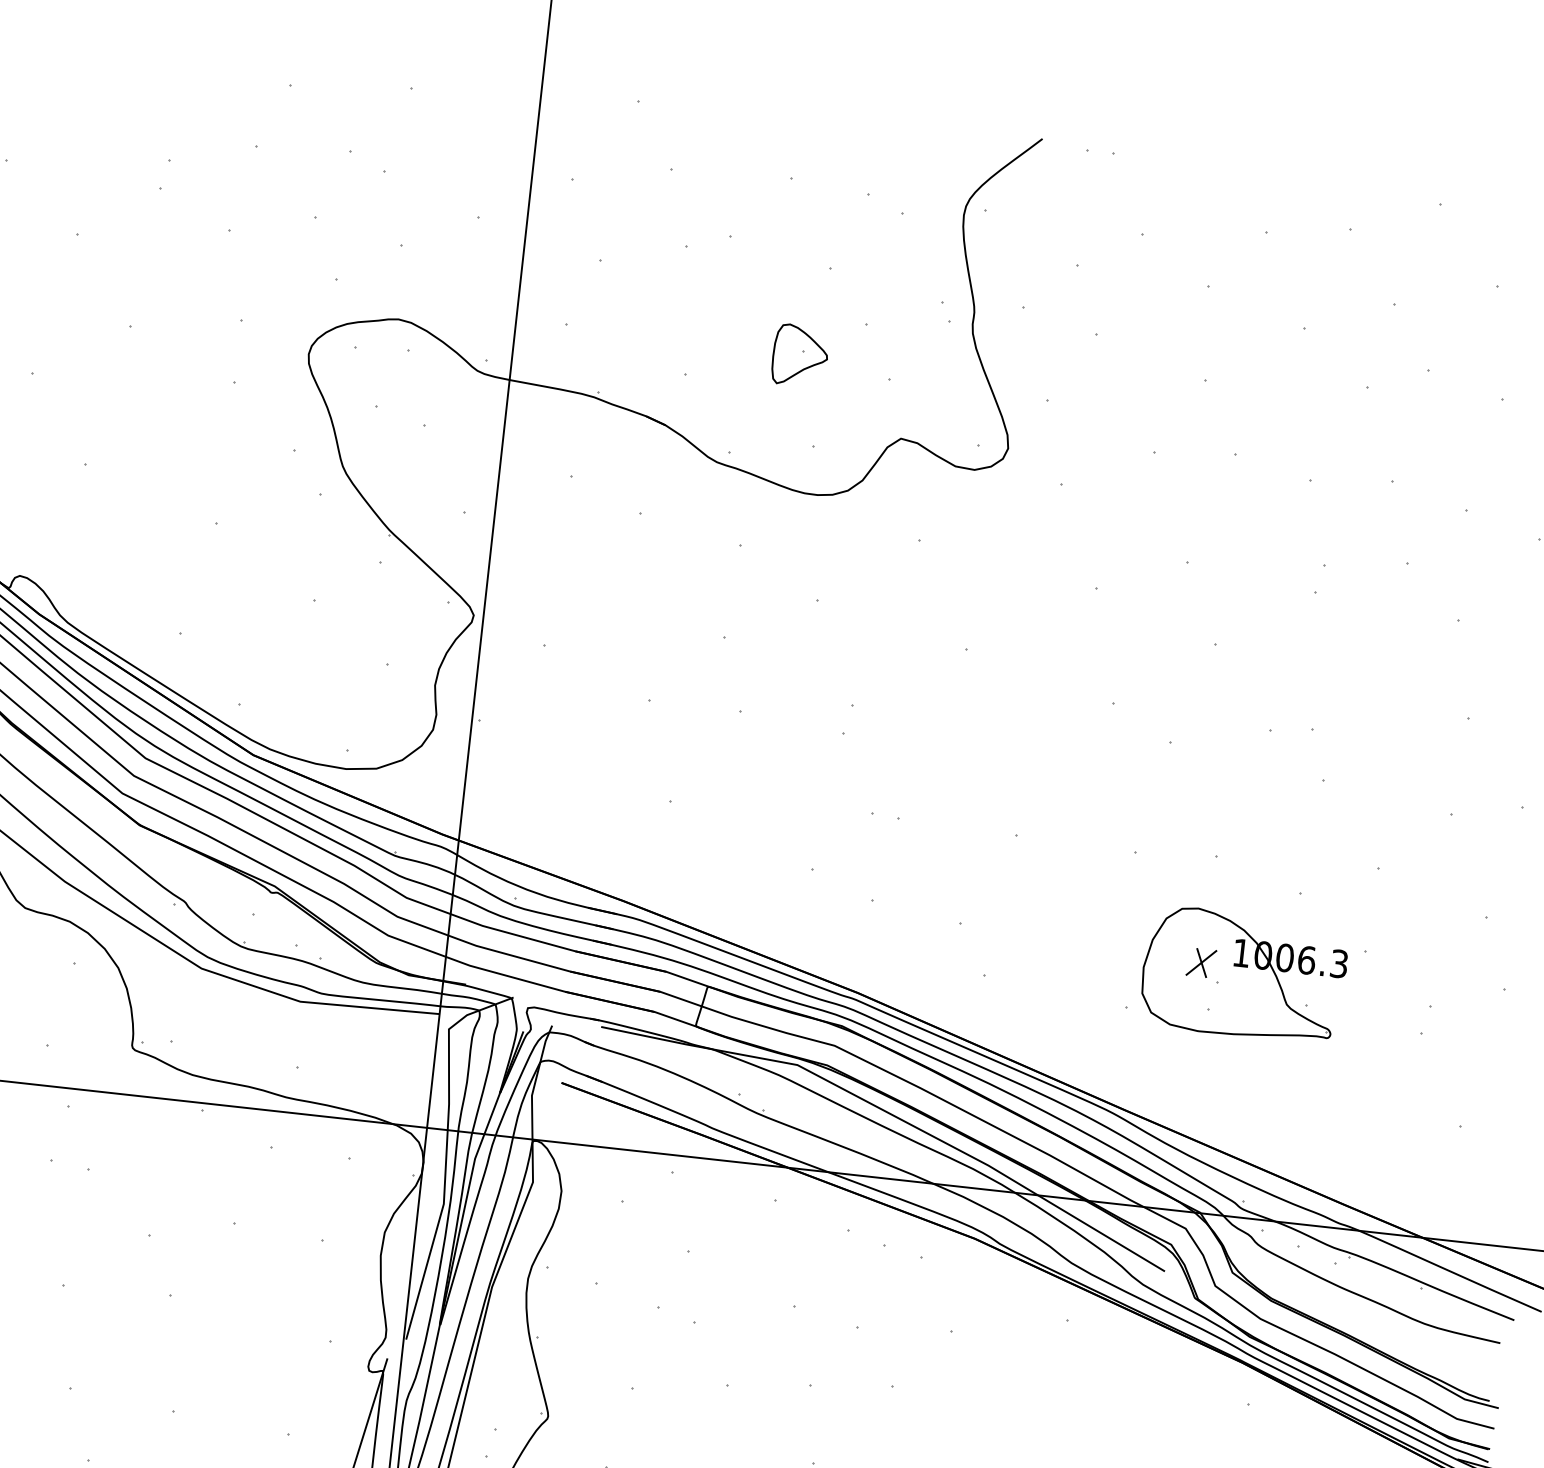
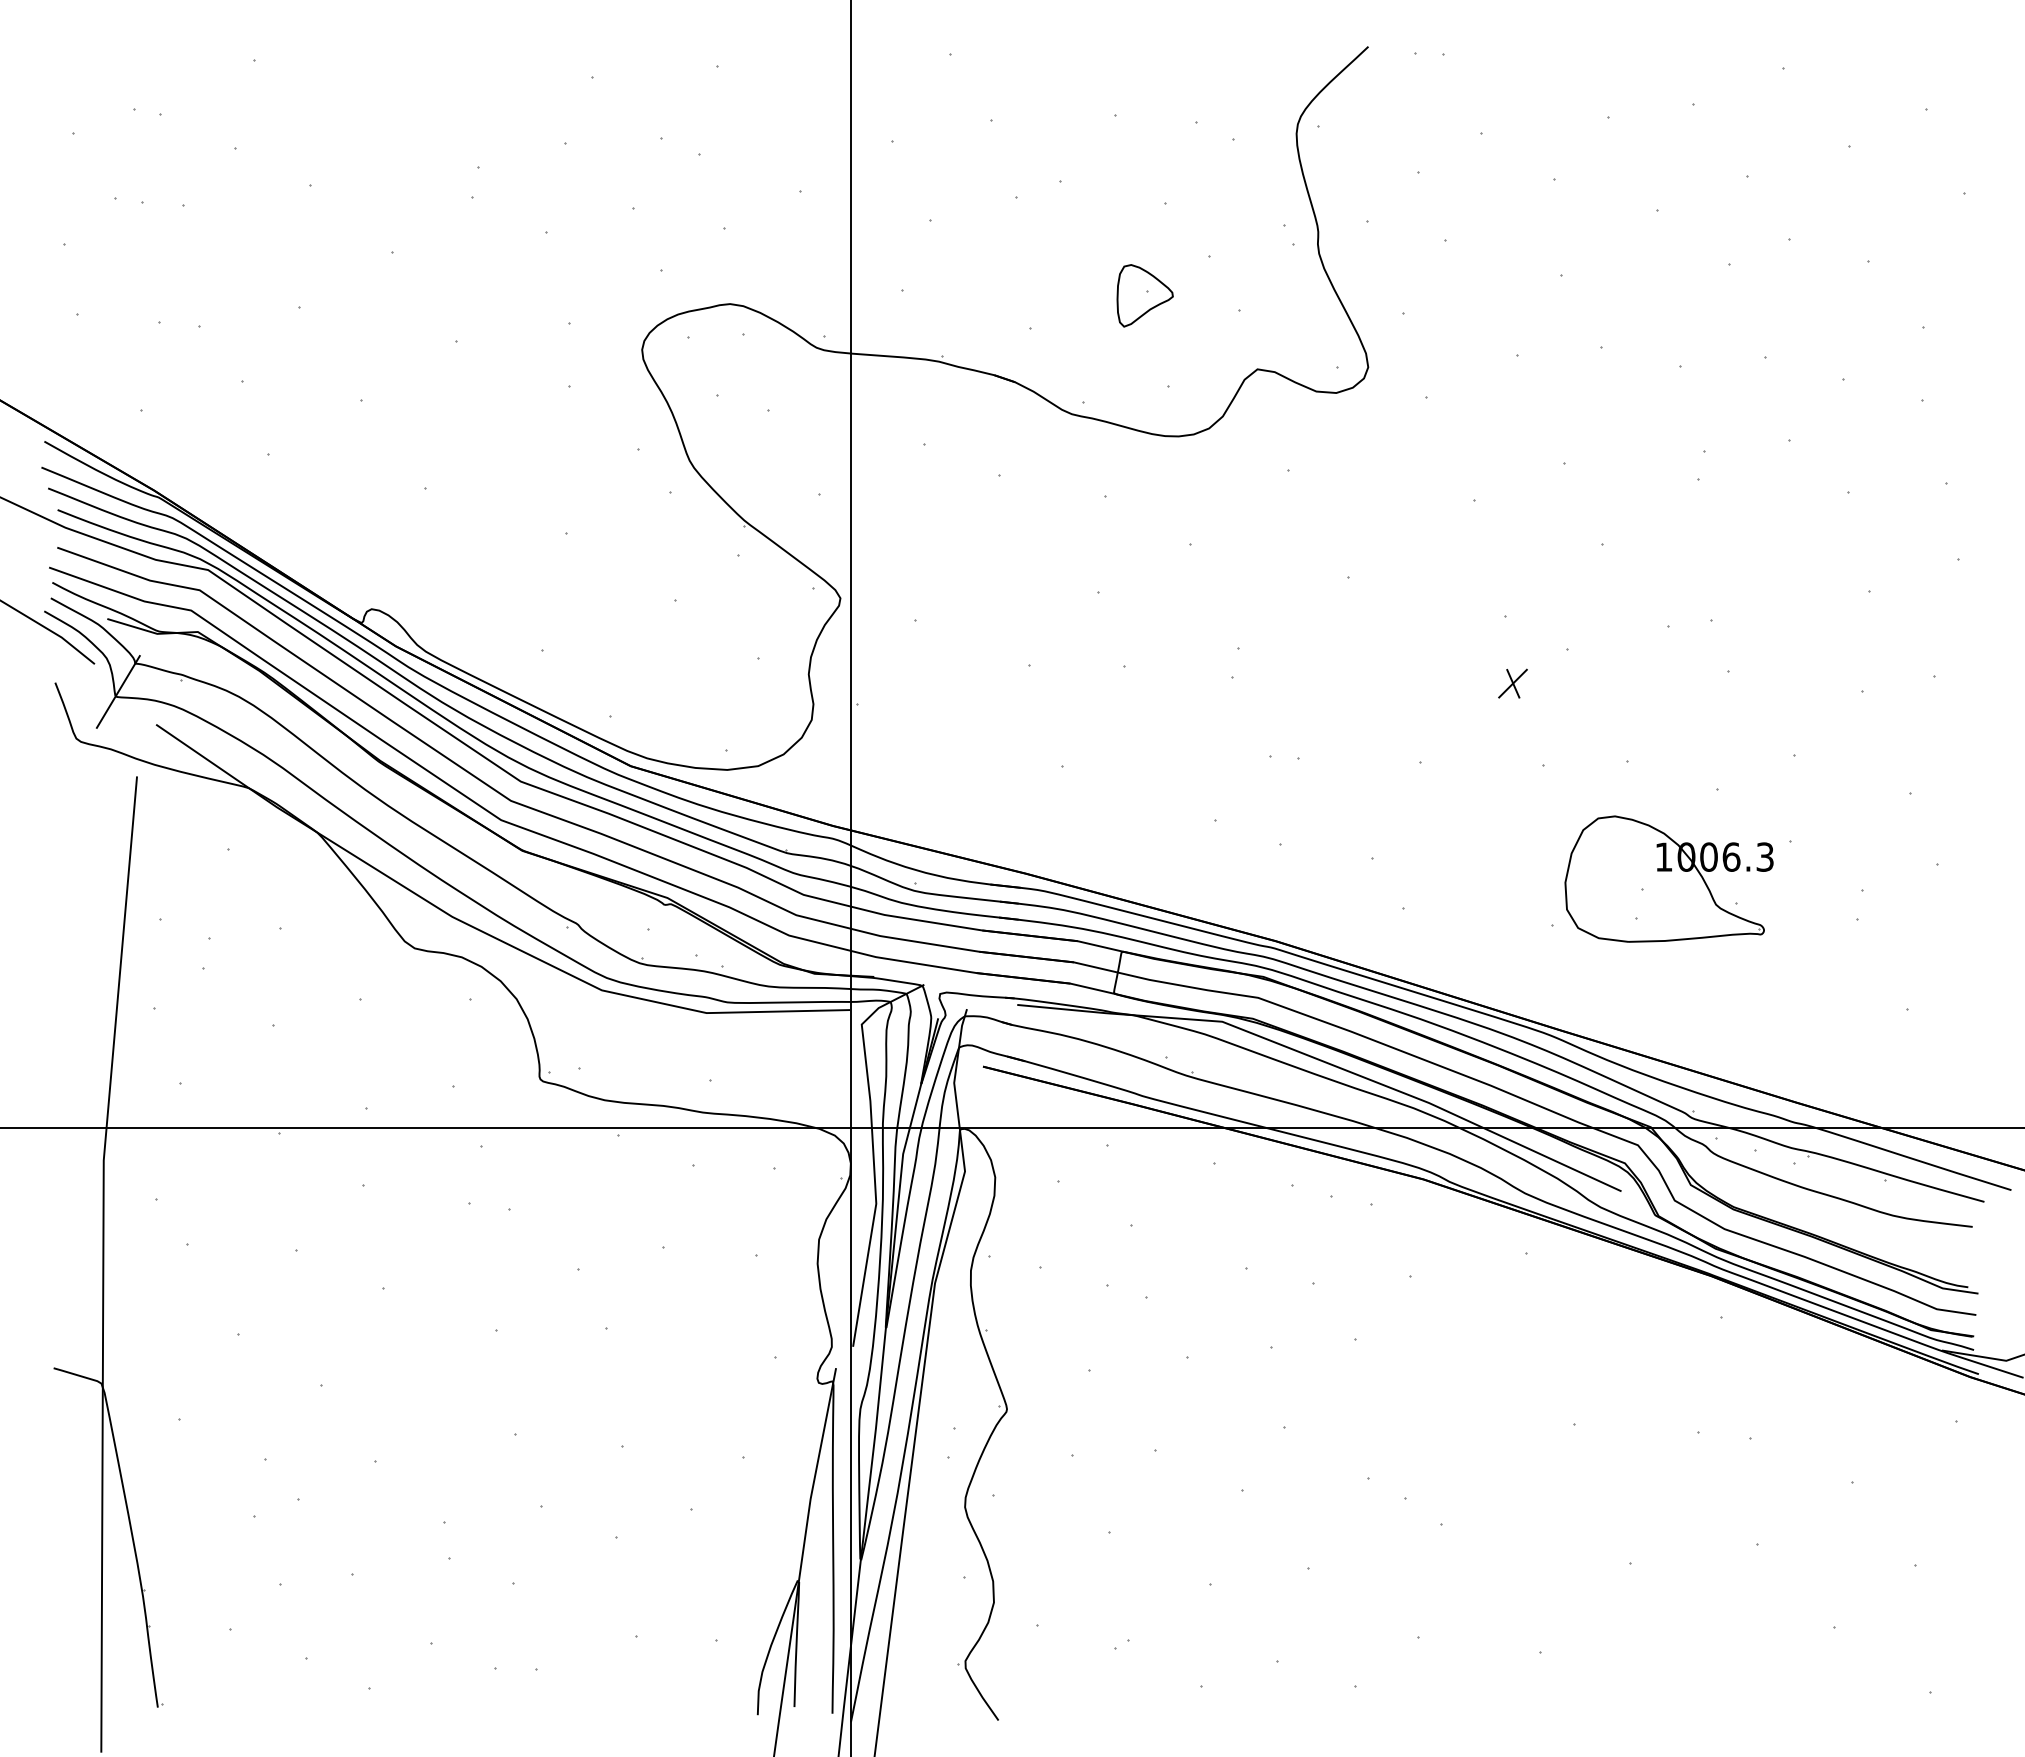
part: (1200, 962) -> (1512, 683), moved

